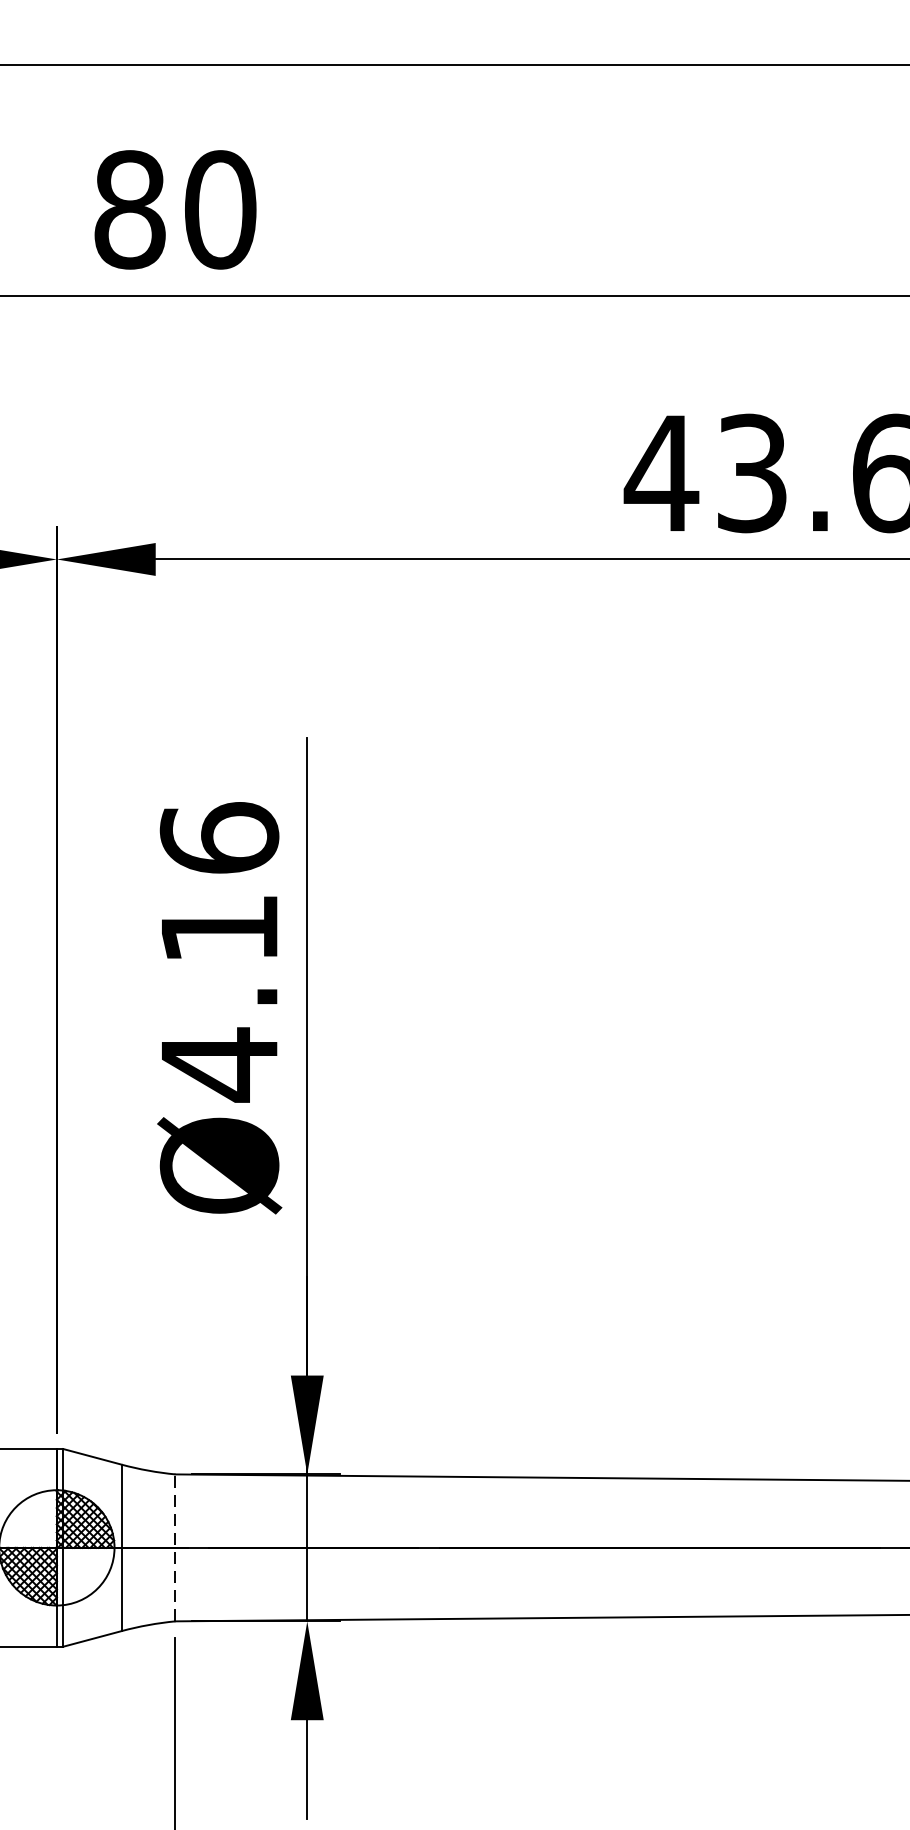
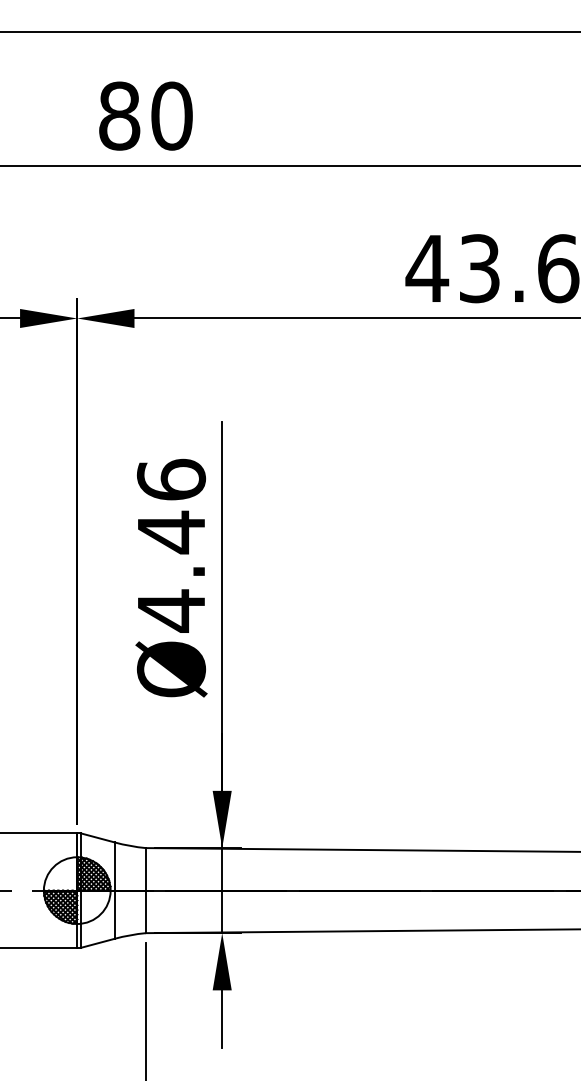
text: (219, 929) -> (171, 532), Ø4.16 -> Ø4.46
line: (174, 1547) -> (145, 890), dashed -> solid

